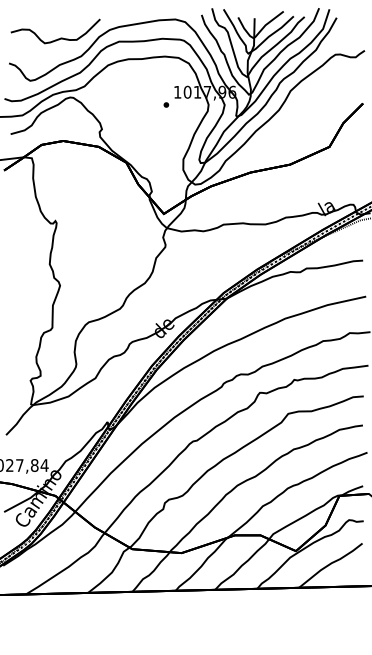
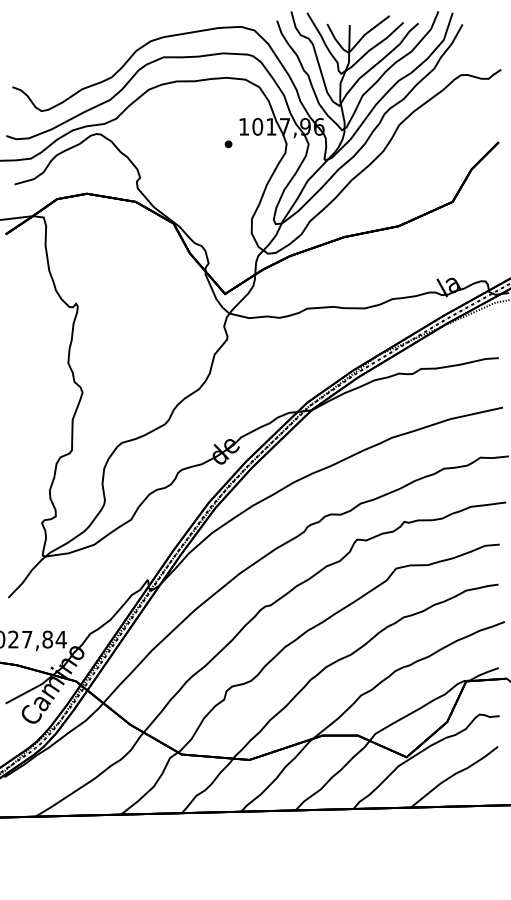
curve: (57, 38) -> (78, 52), removed

